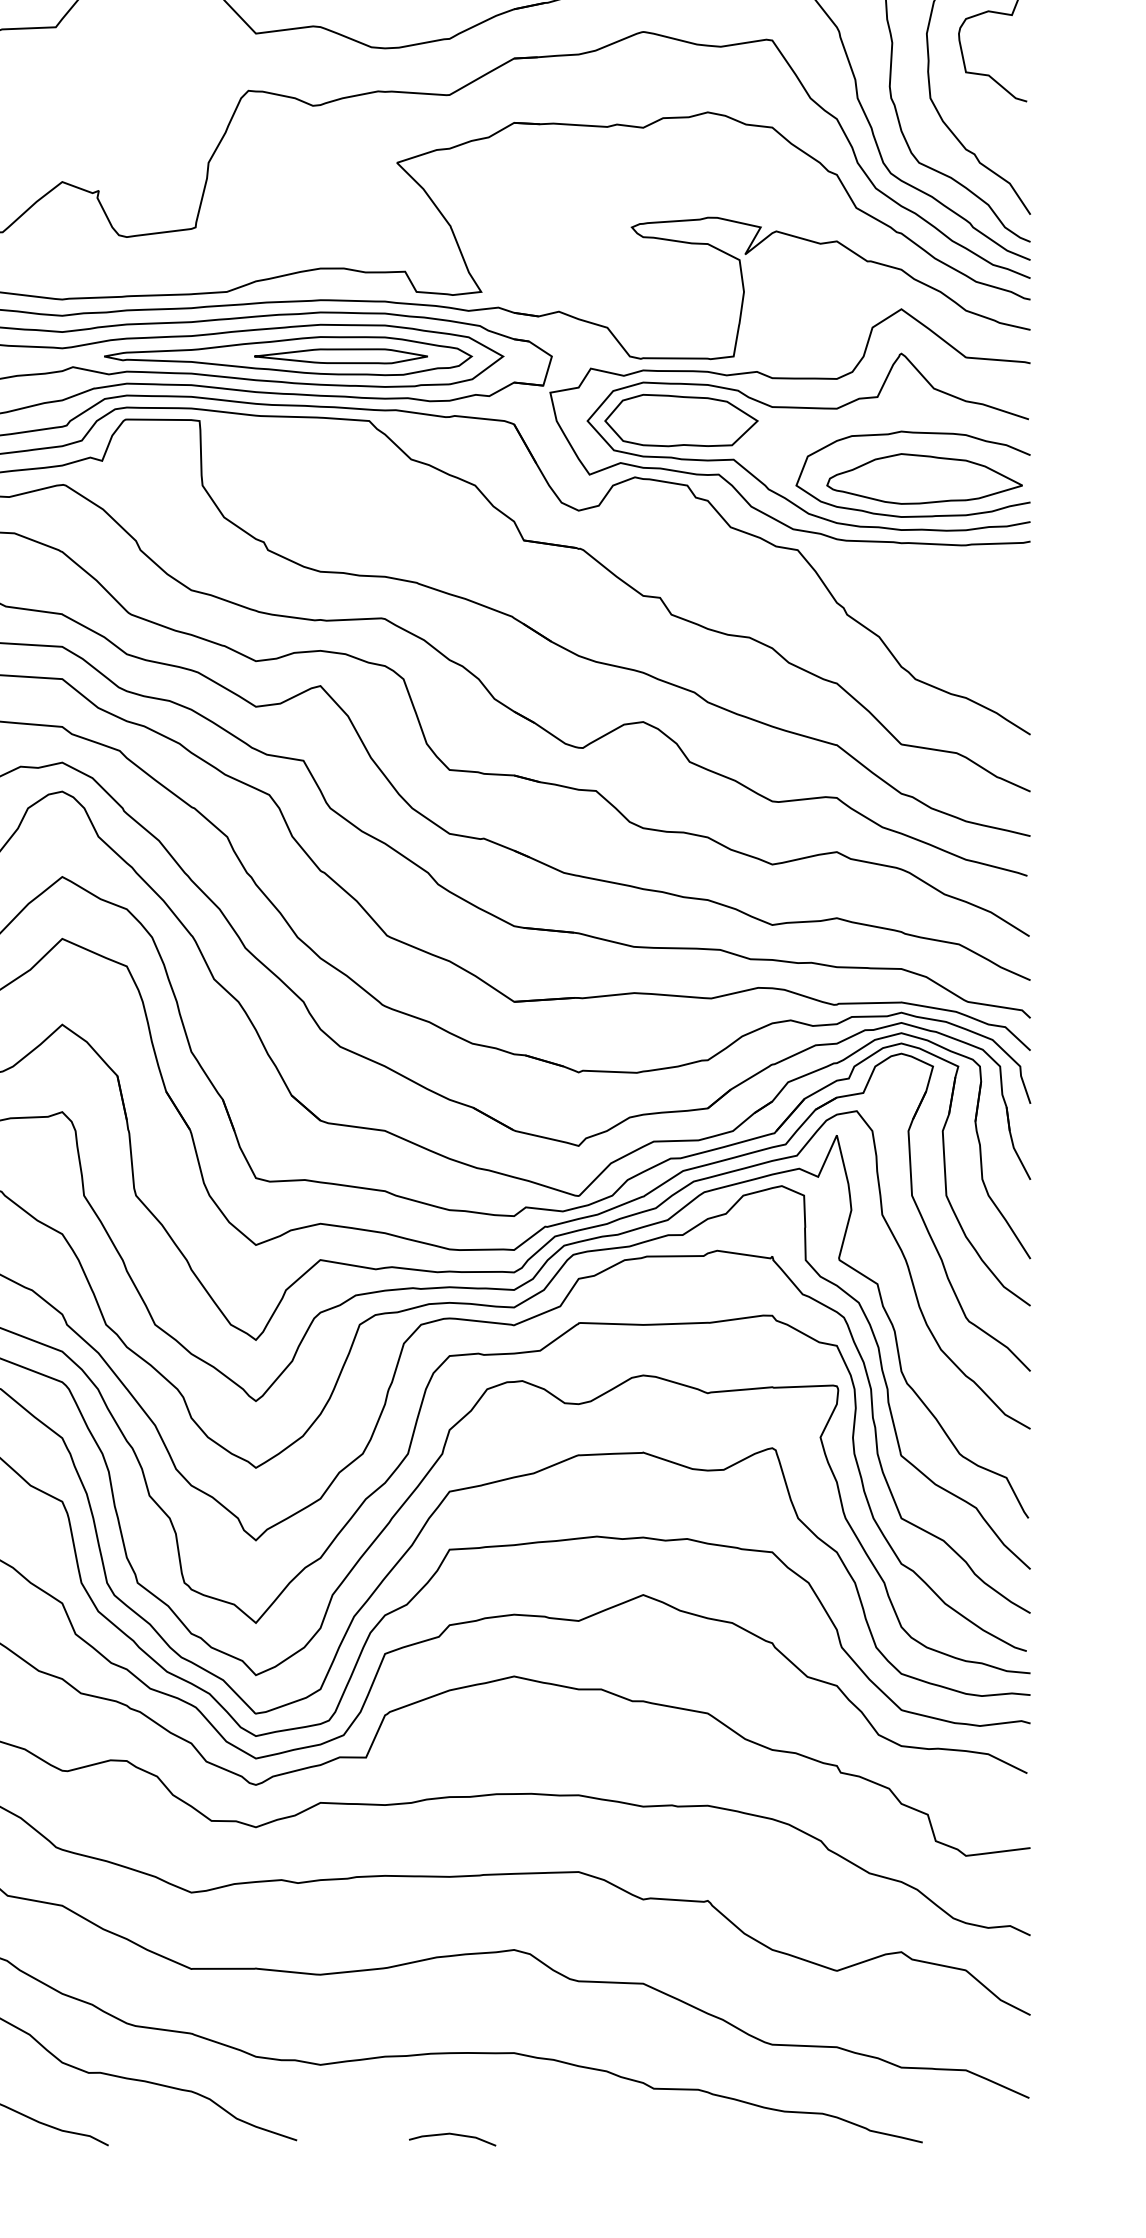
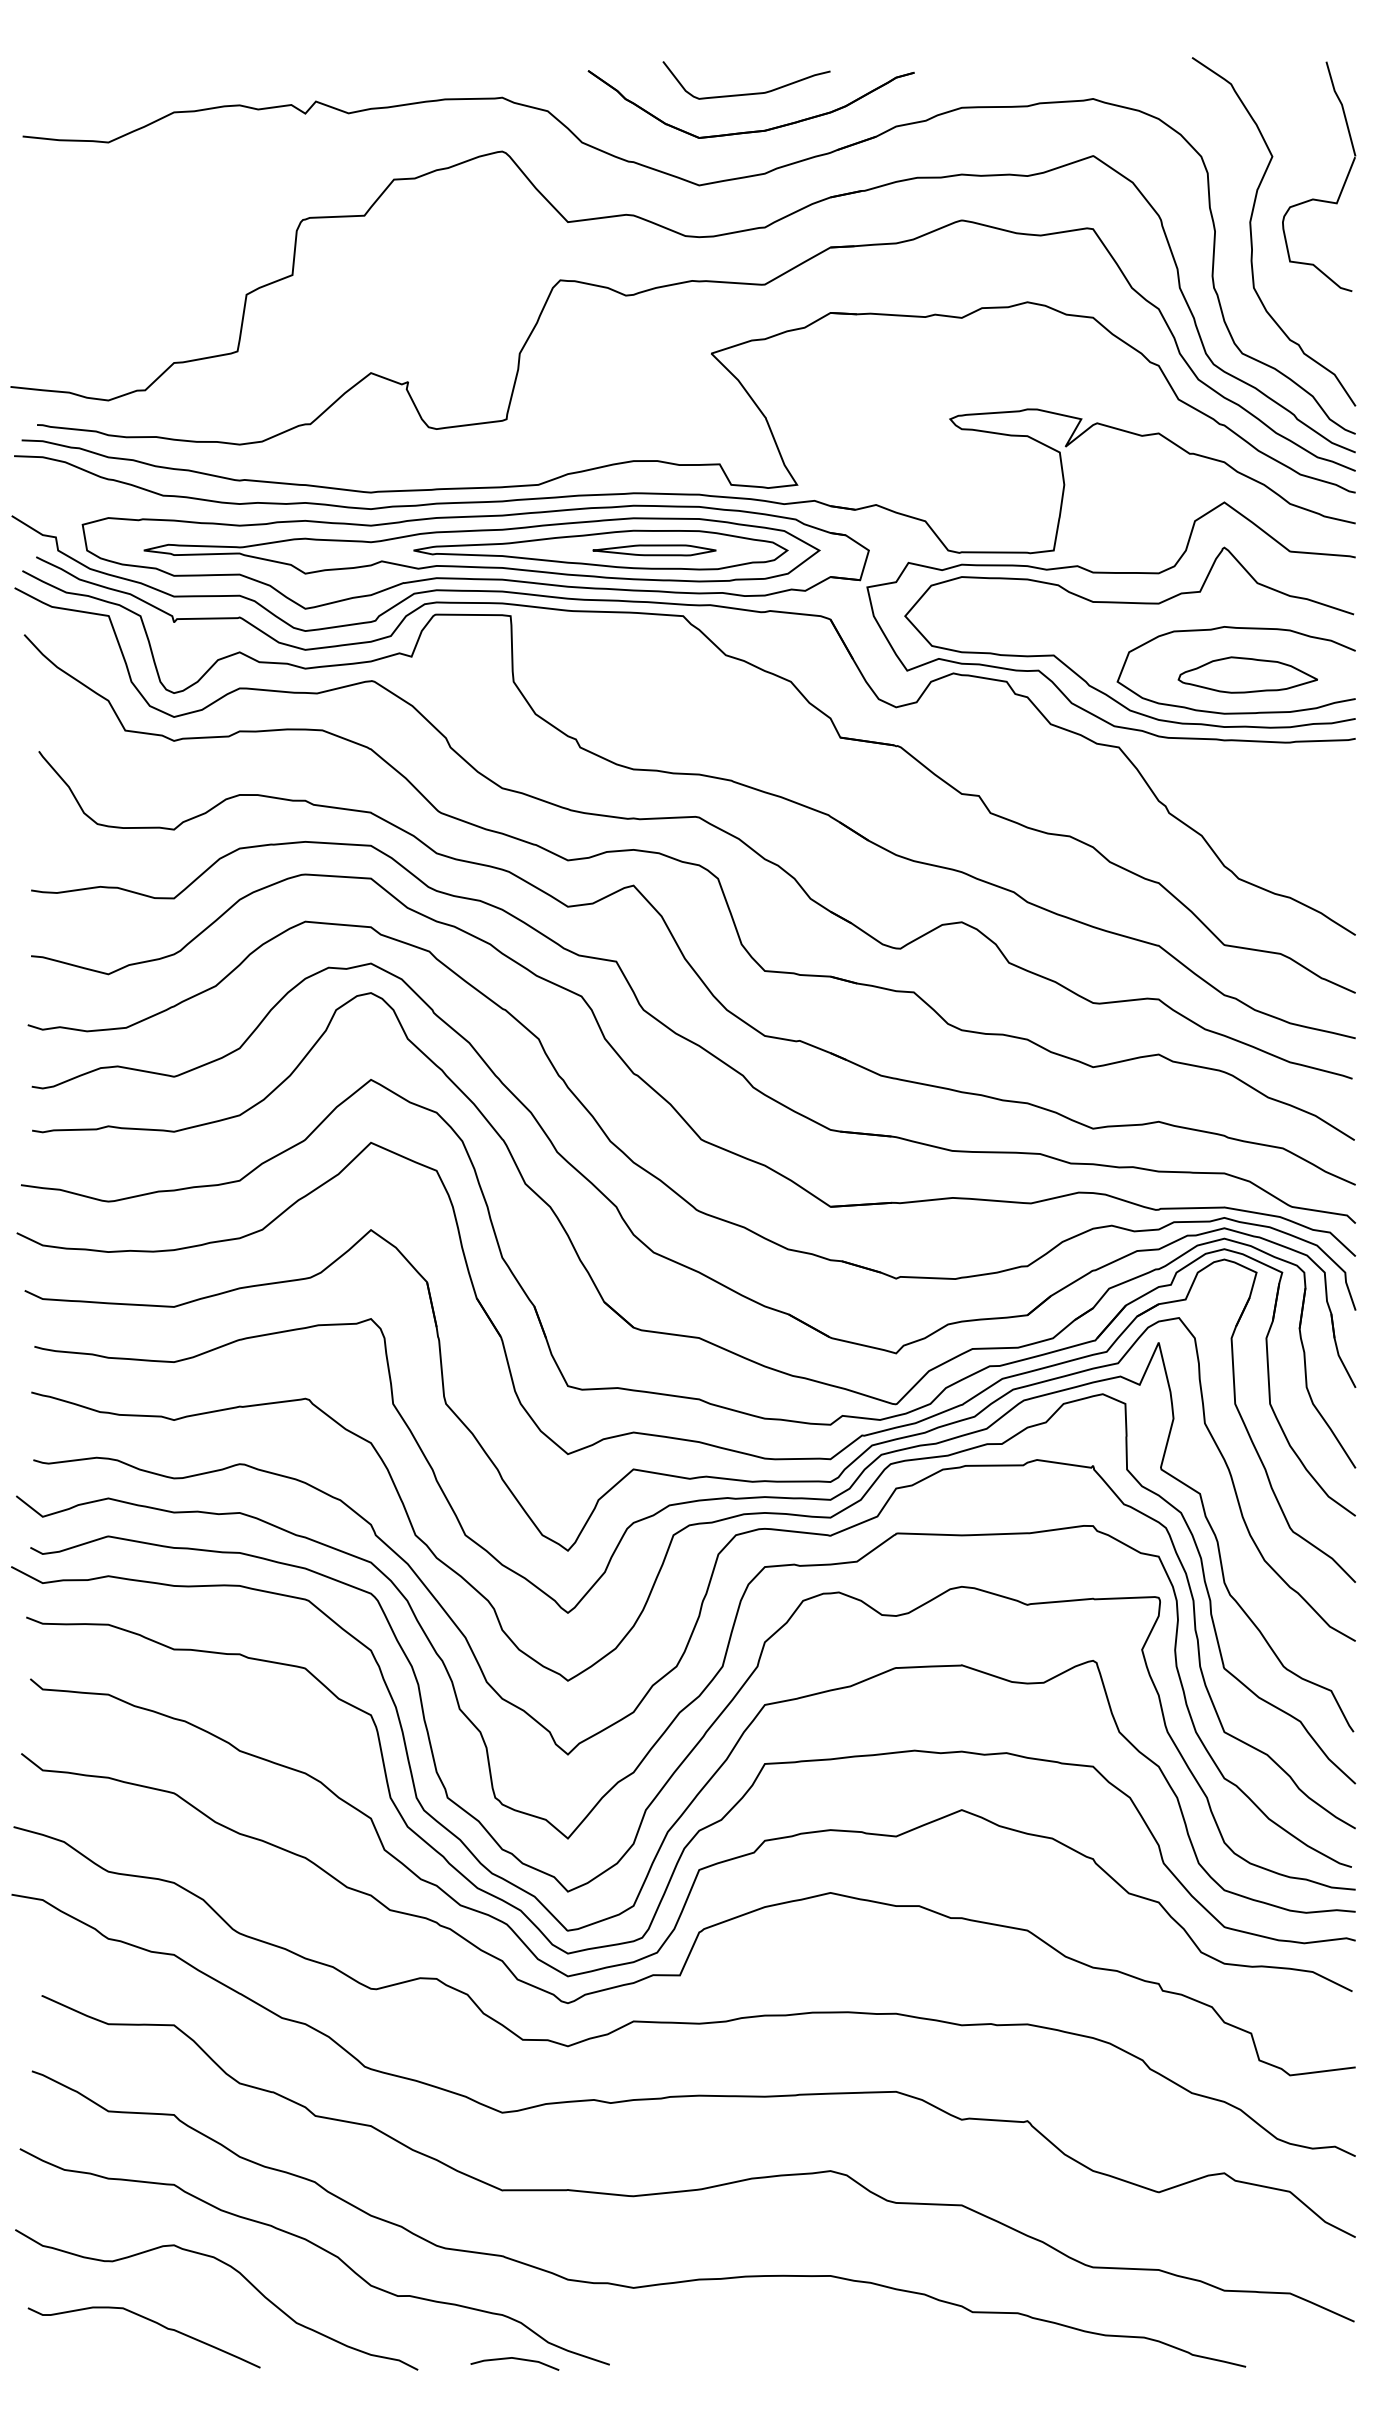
part: (341, 356) -> (654, 550), size x0.7
part: (681, 420) -> (1000, 615), removed
part: (924, 478) -> (1247, 674), size x0.7
line: (452, 2135) -> (514, 2359), moved

